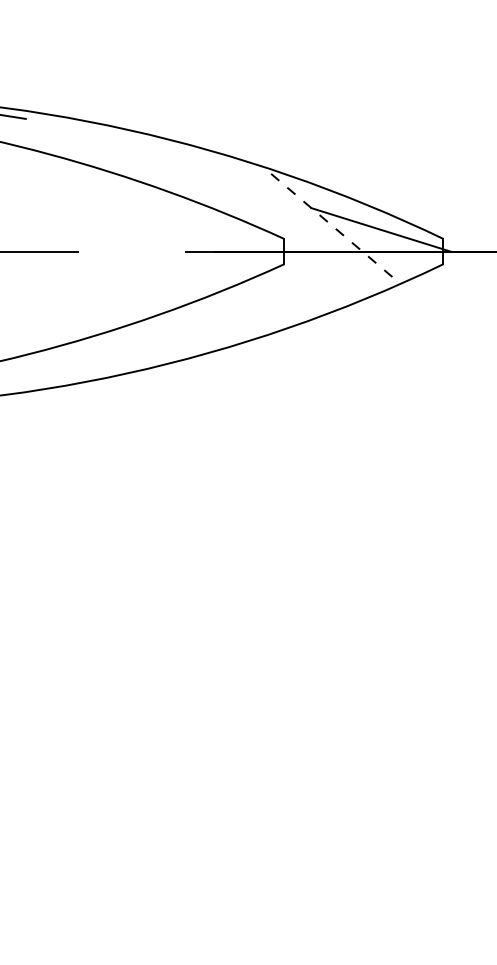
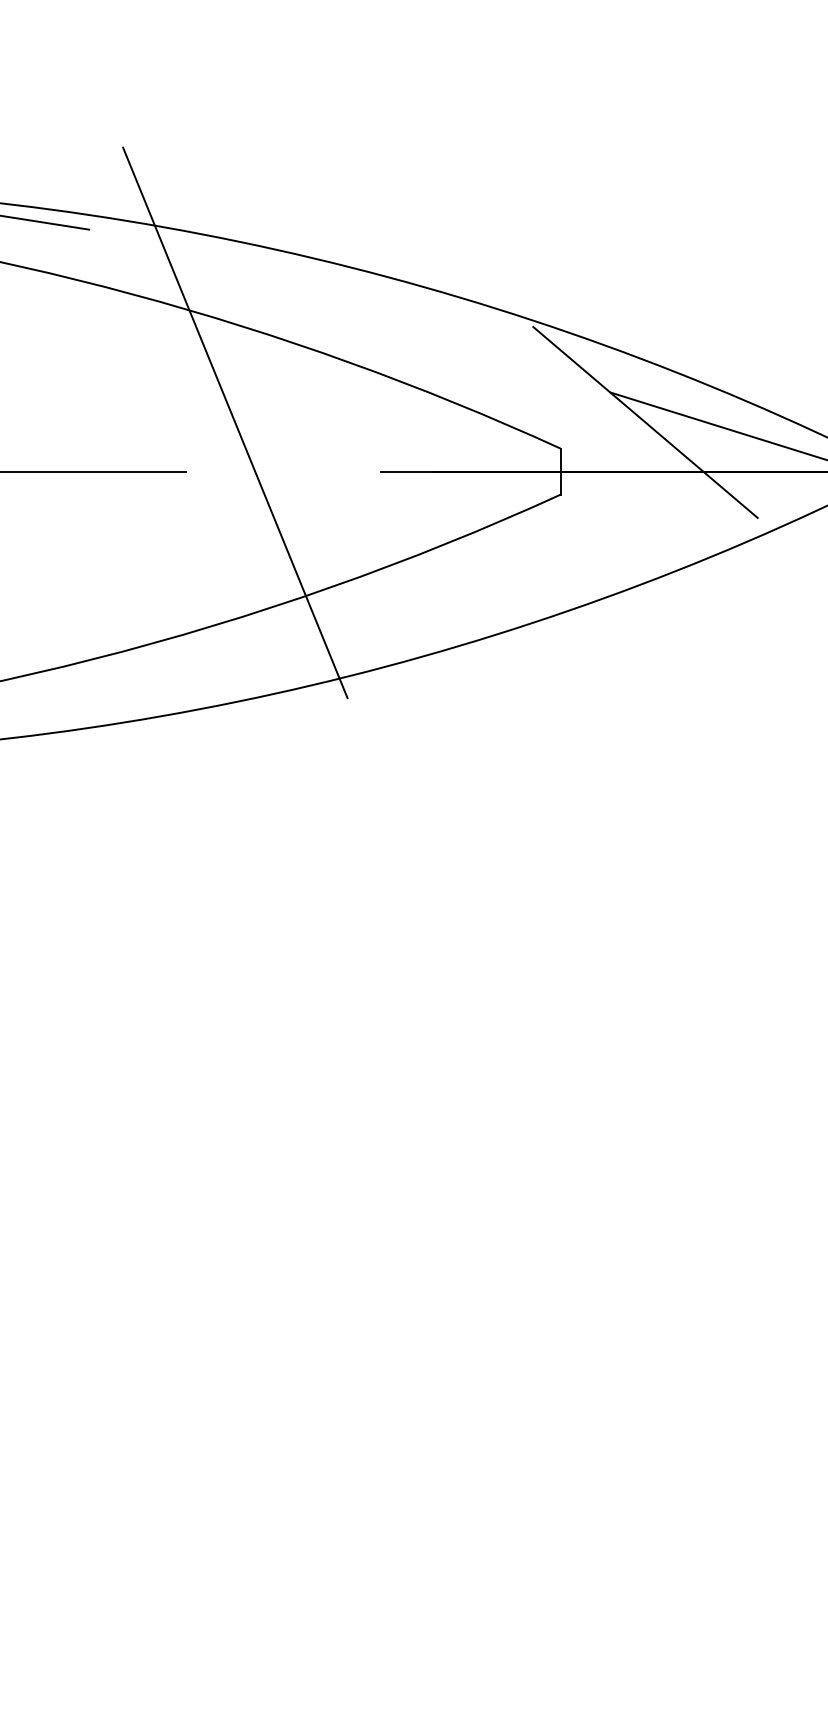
line: (105, 224) -> (234, 422), added
line: (330, 224) -> (644, 422), dashed -> solid

